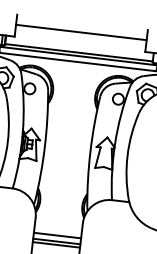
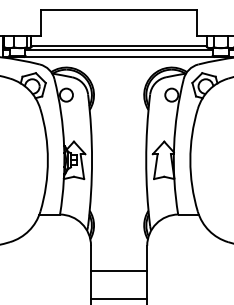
line: (80, 32) -> (118, 9), moved
line: (57, 235) -> (119, 263), removed
line: (56, 244) -> (119, 274), removed

